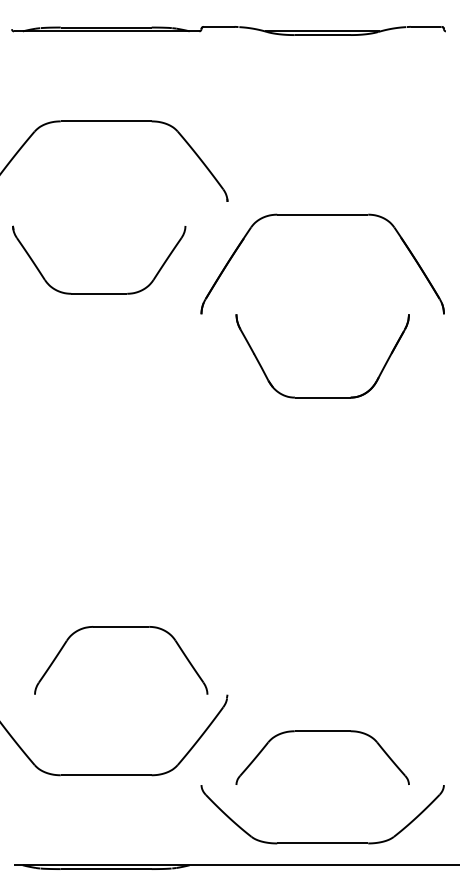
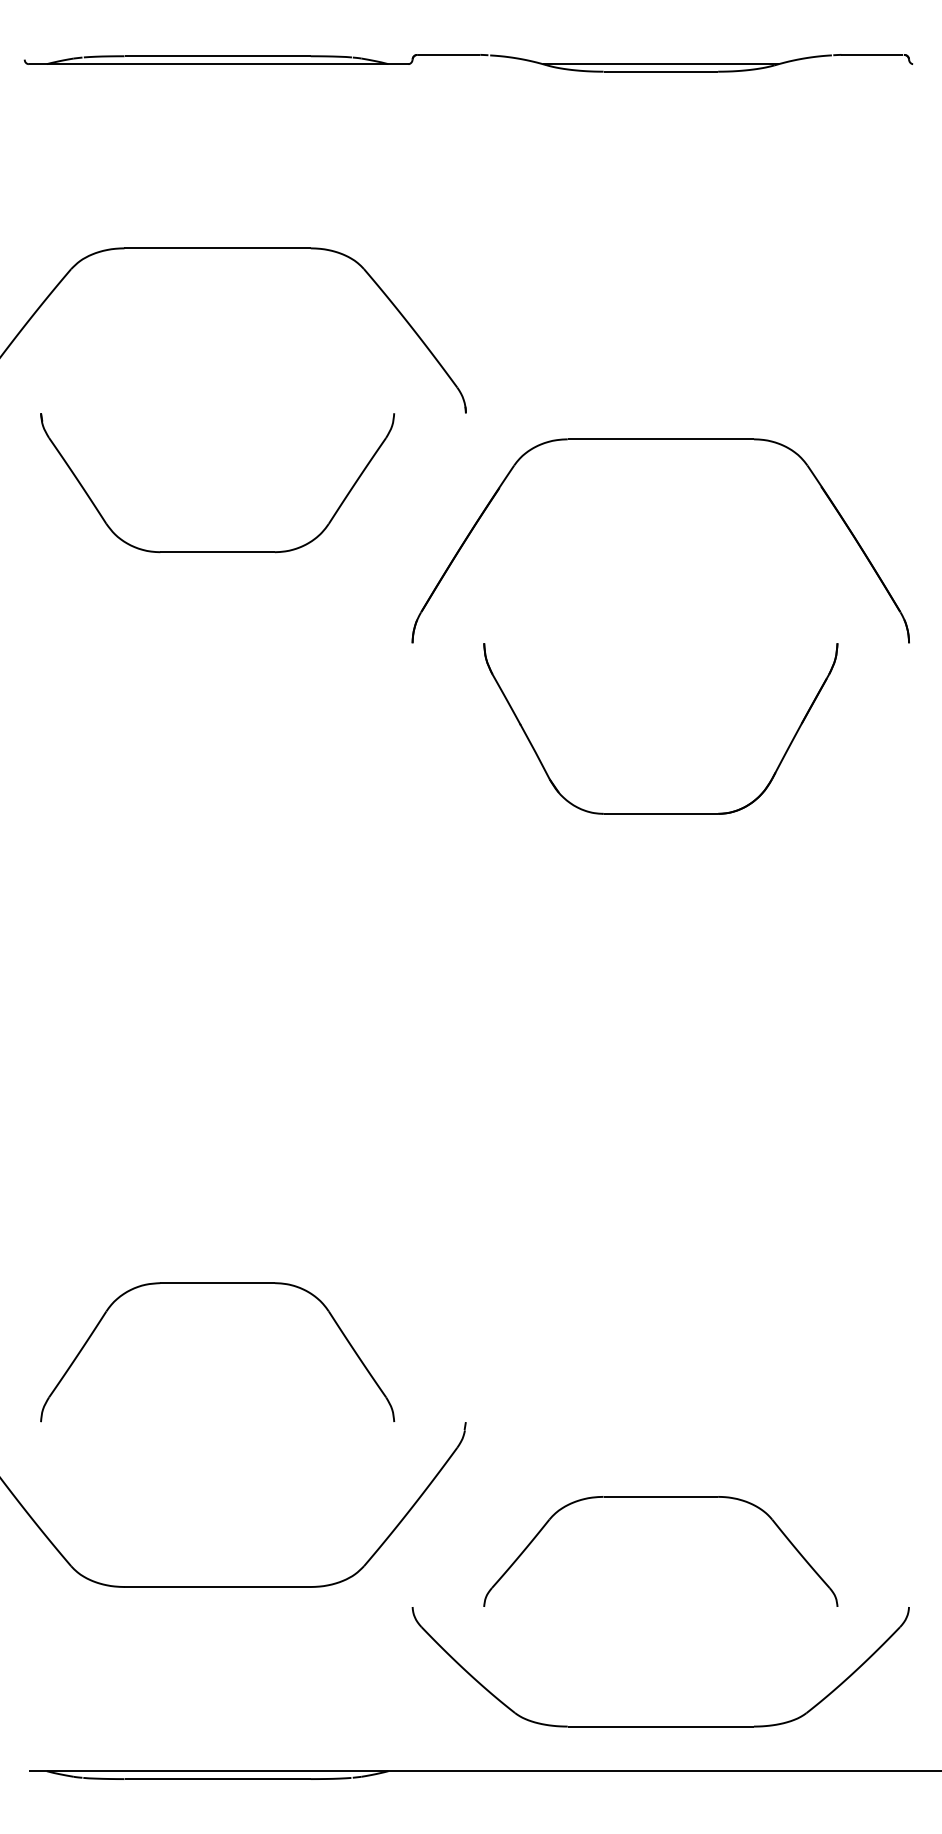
part: (99, 293) -> (218, 551), moved
part: (121, 627) -> (218, 1284), moved

